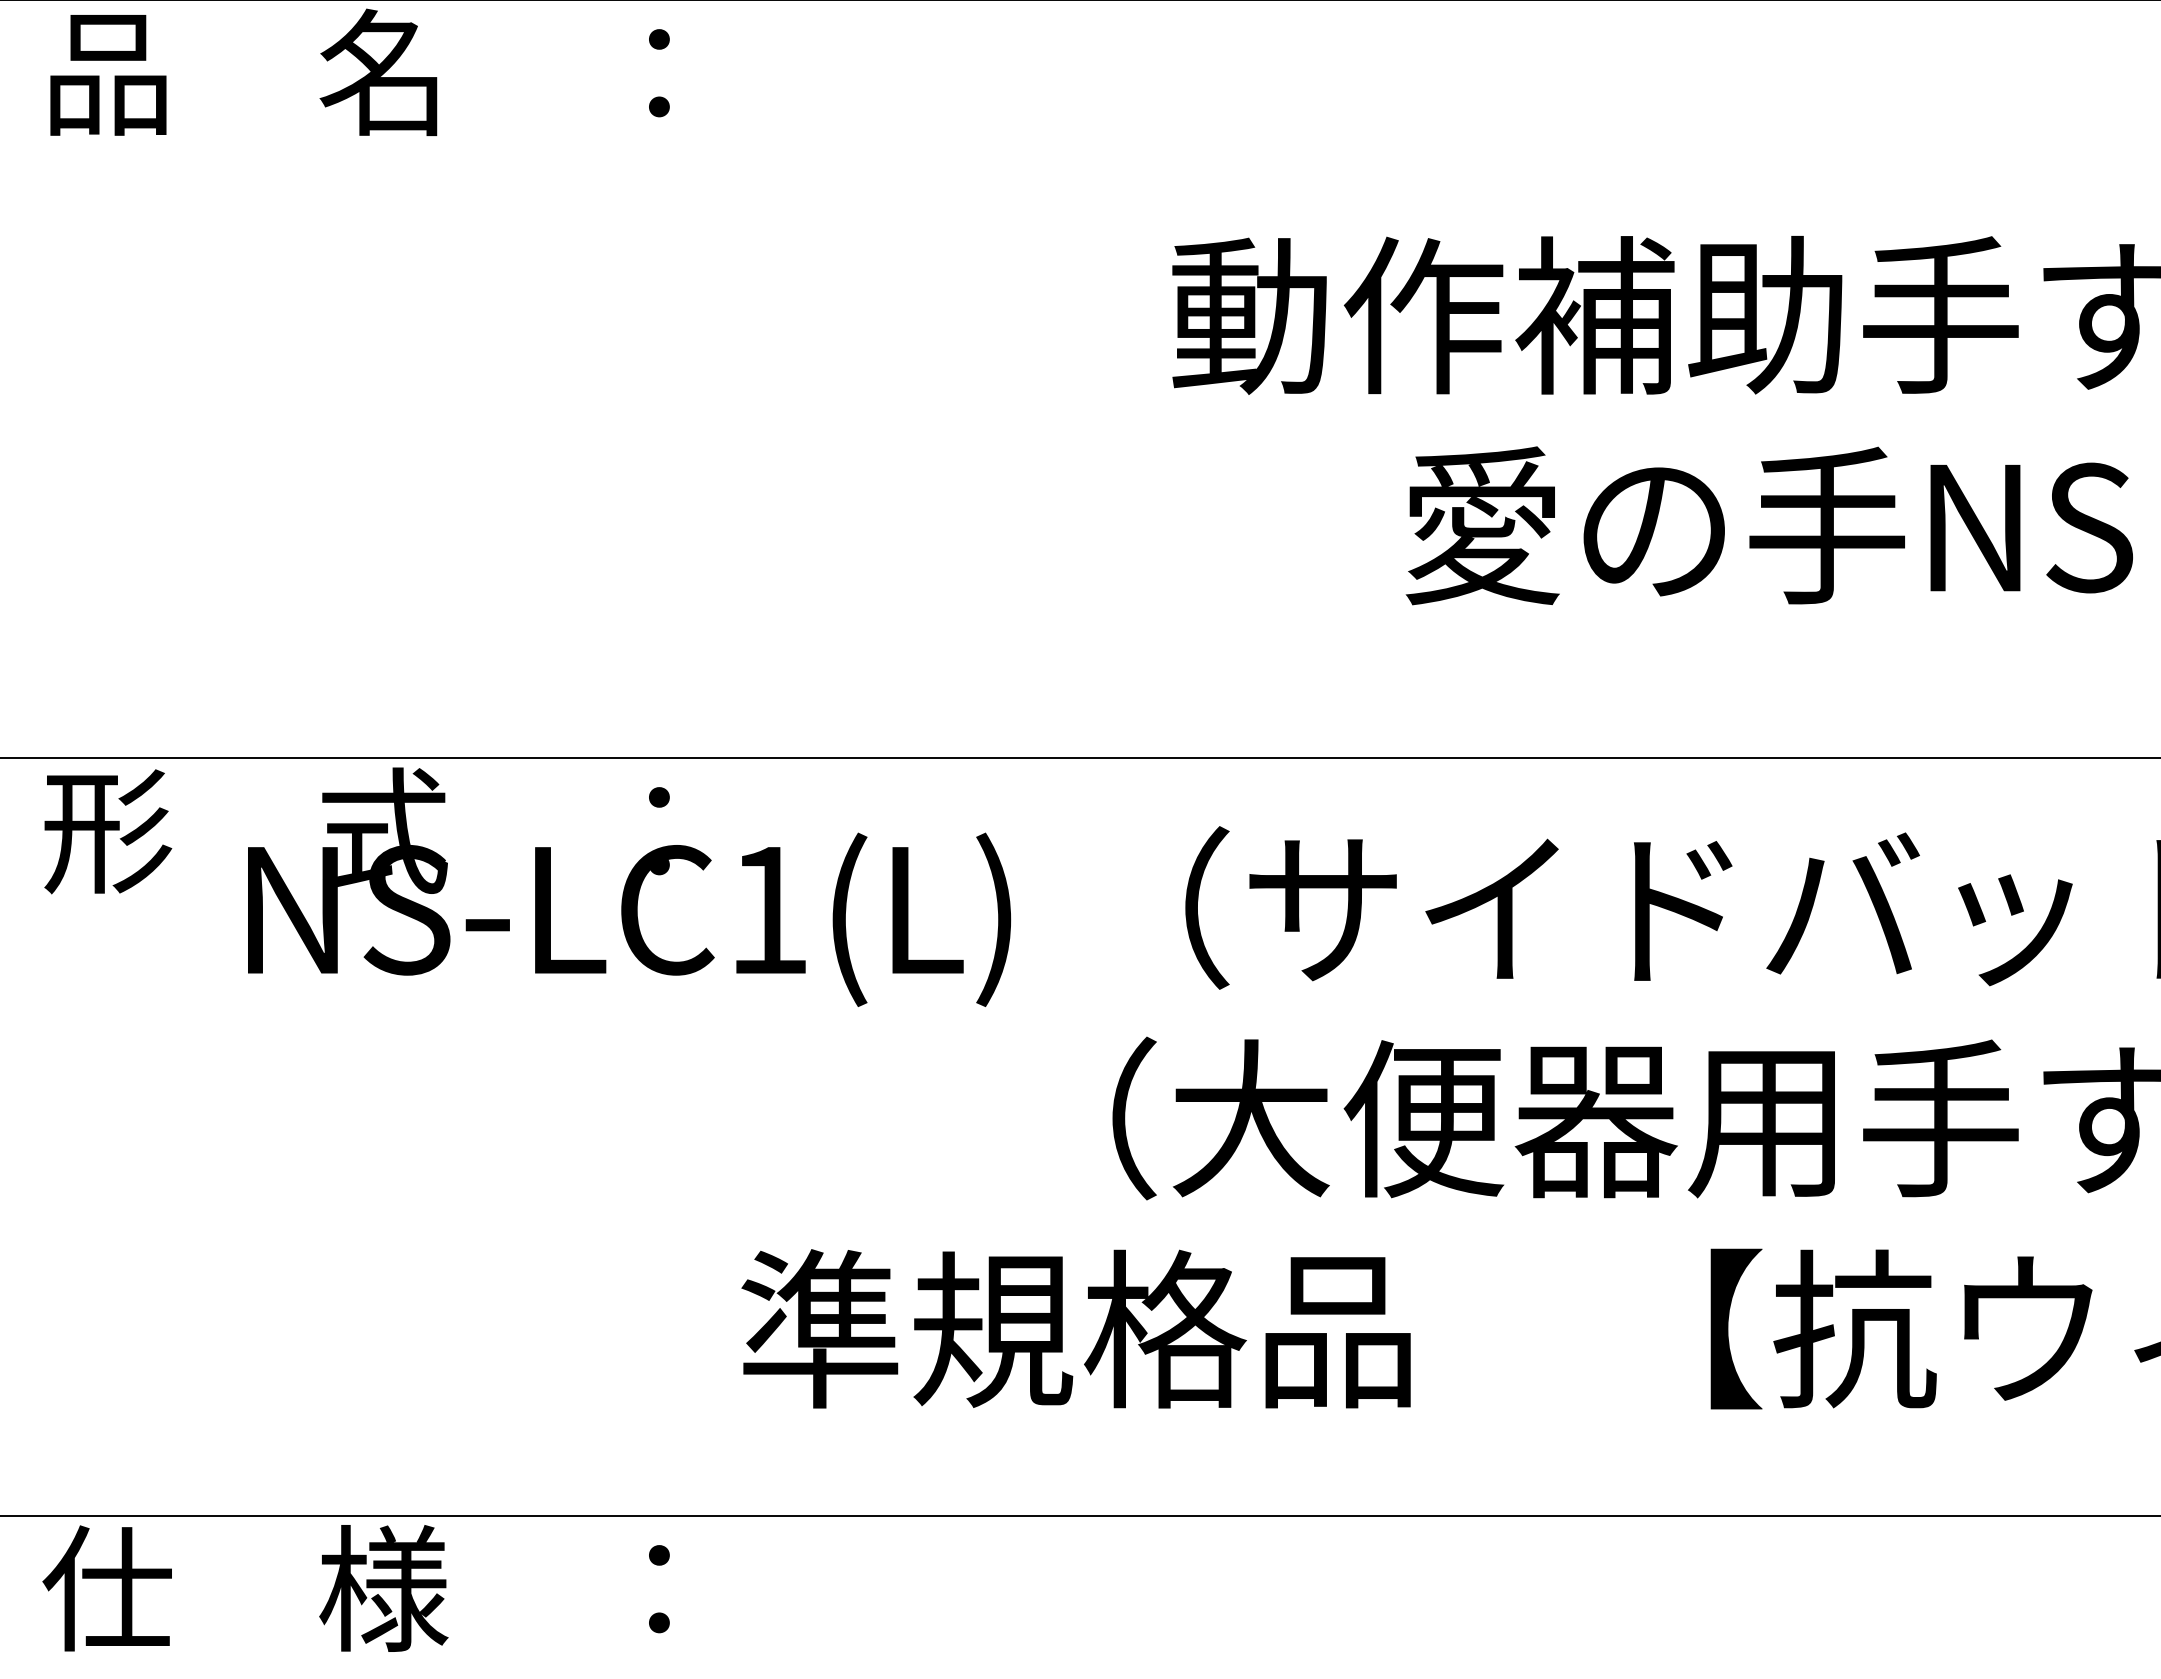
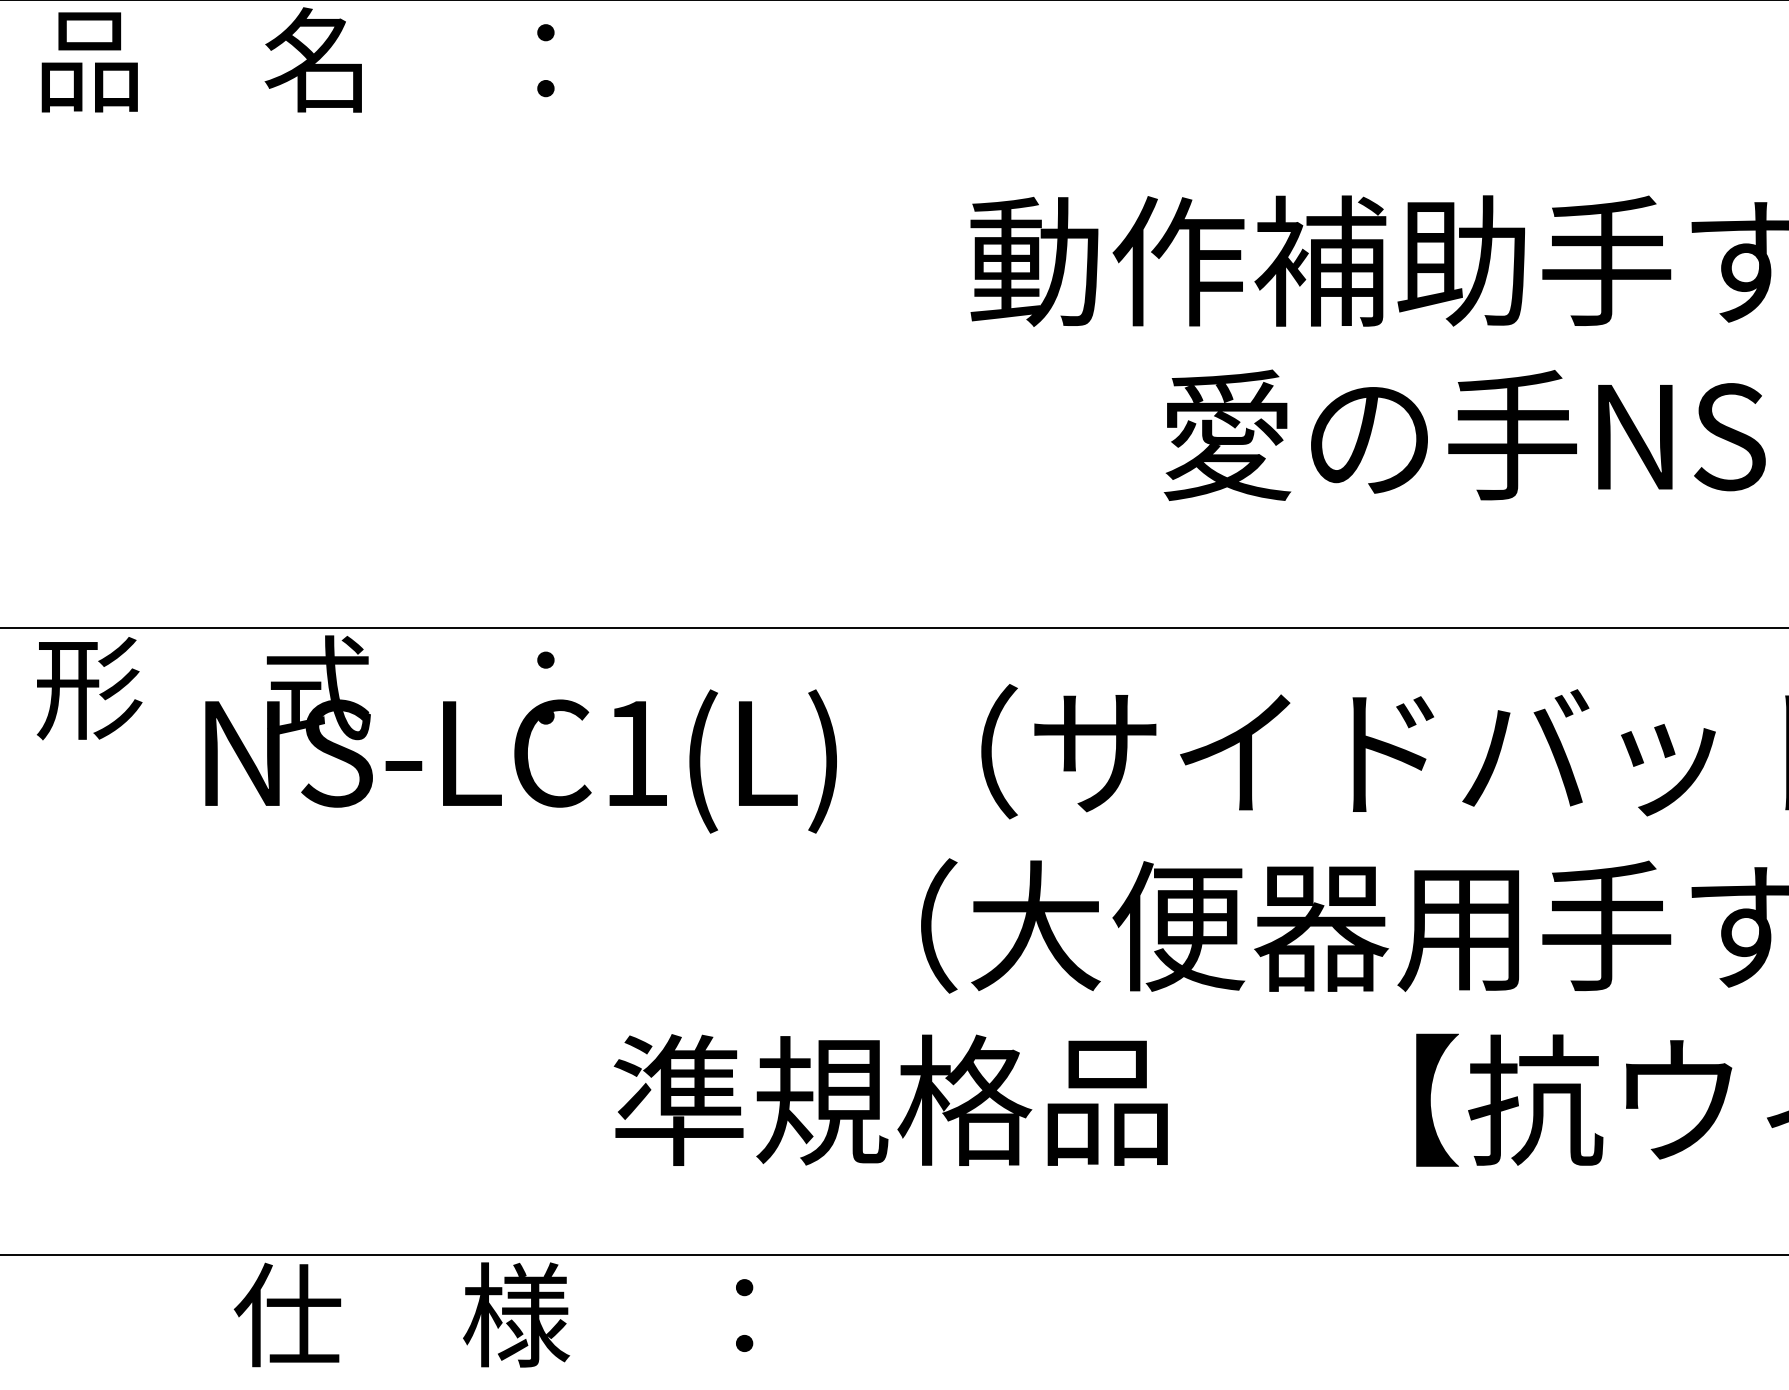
text: (355, 1588) -> (493, 1315), moved

